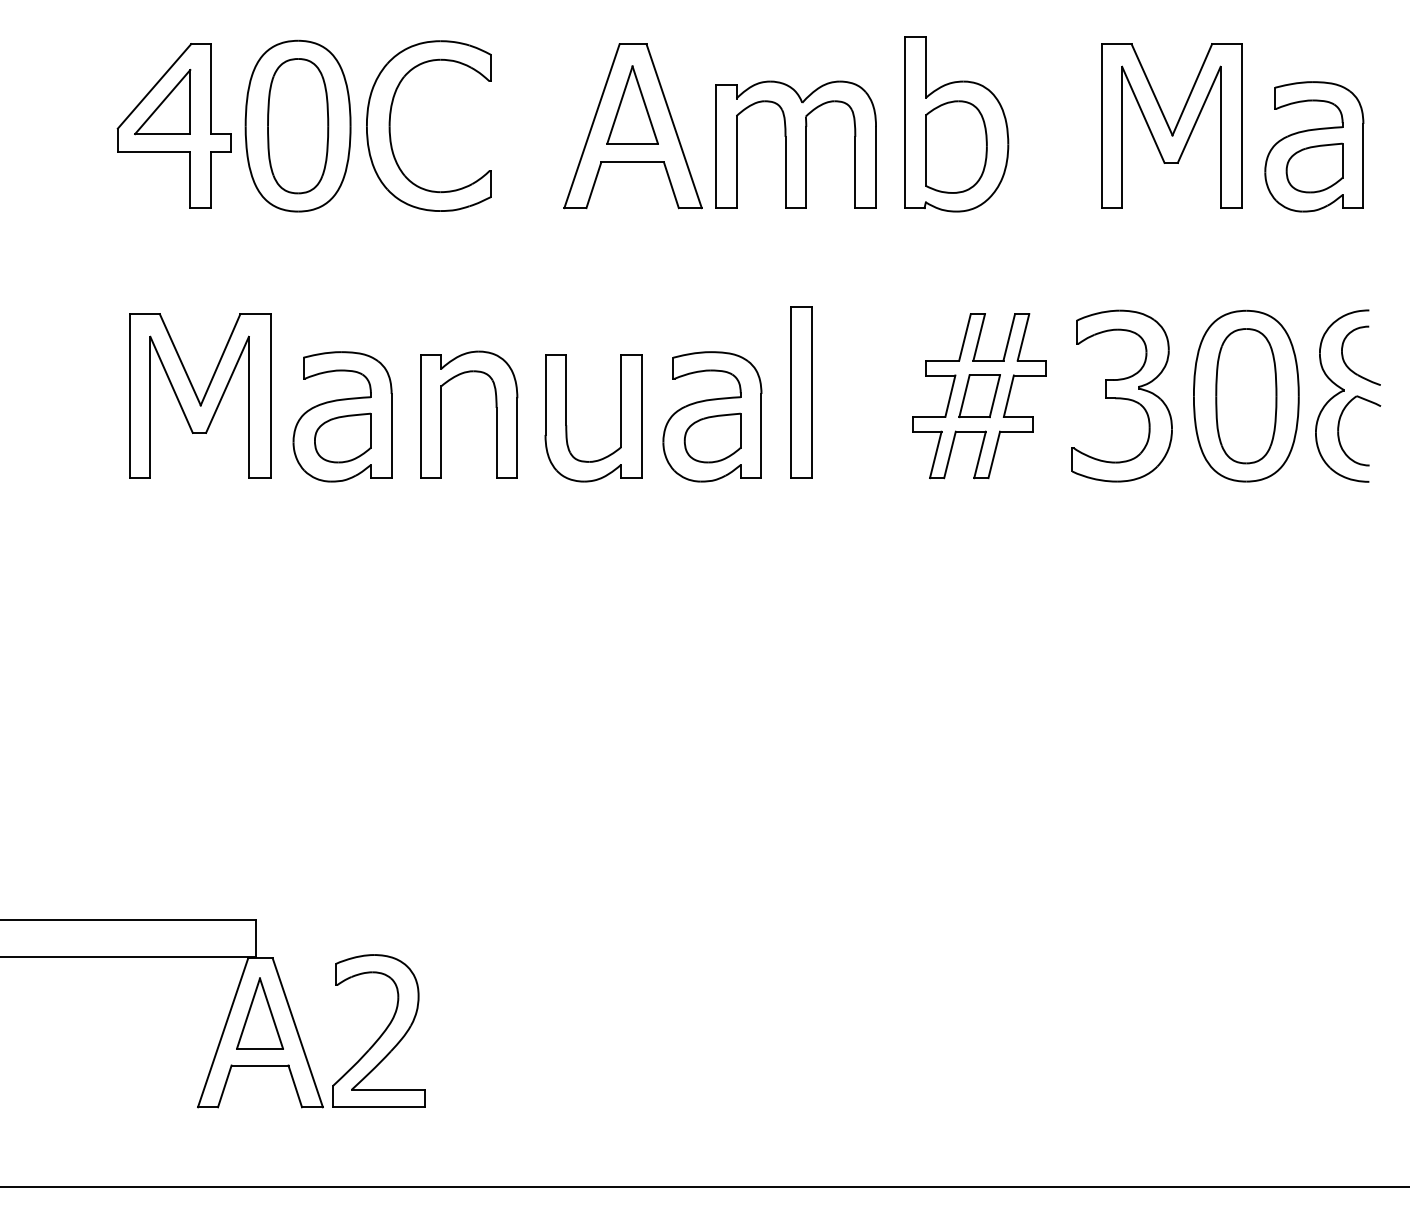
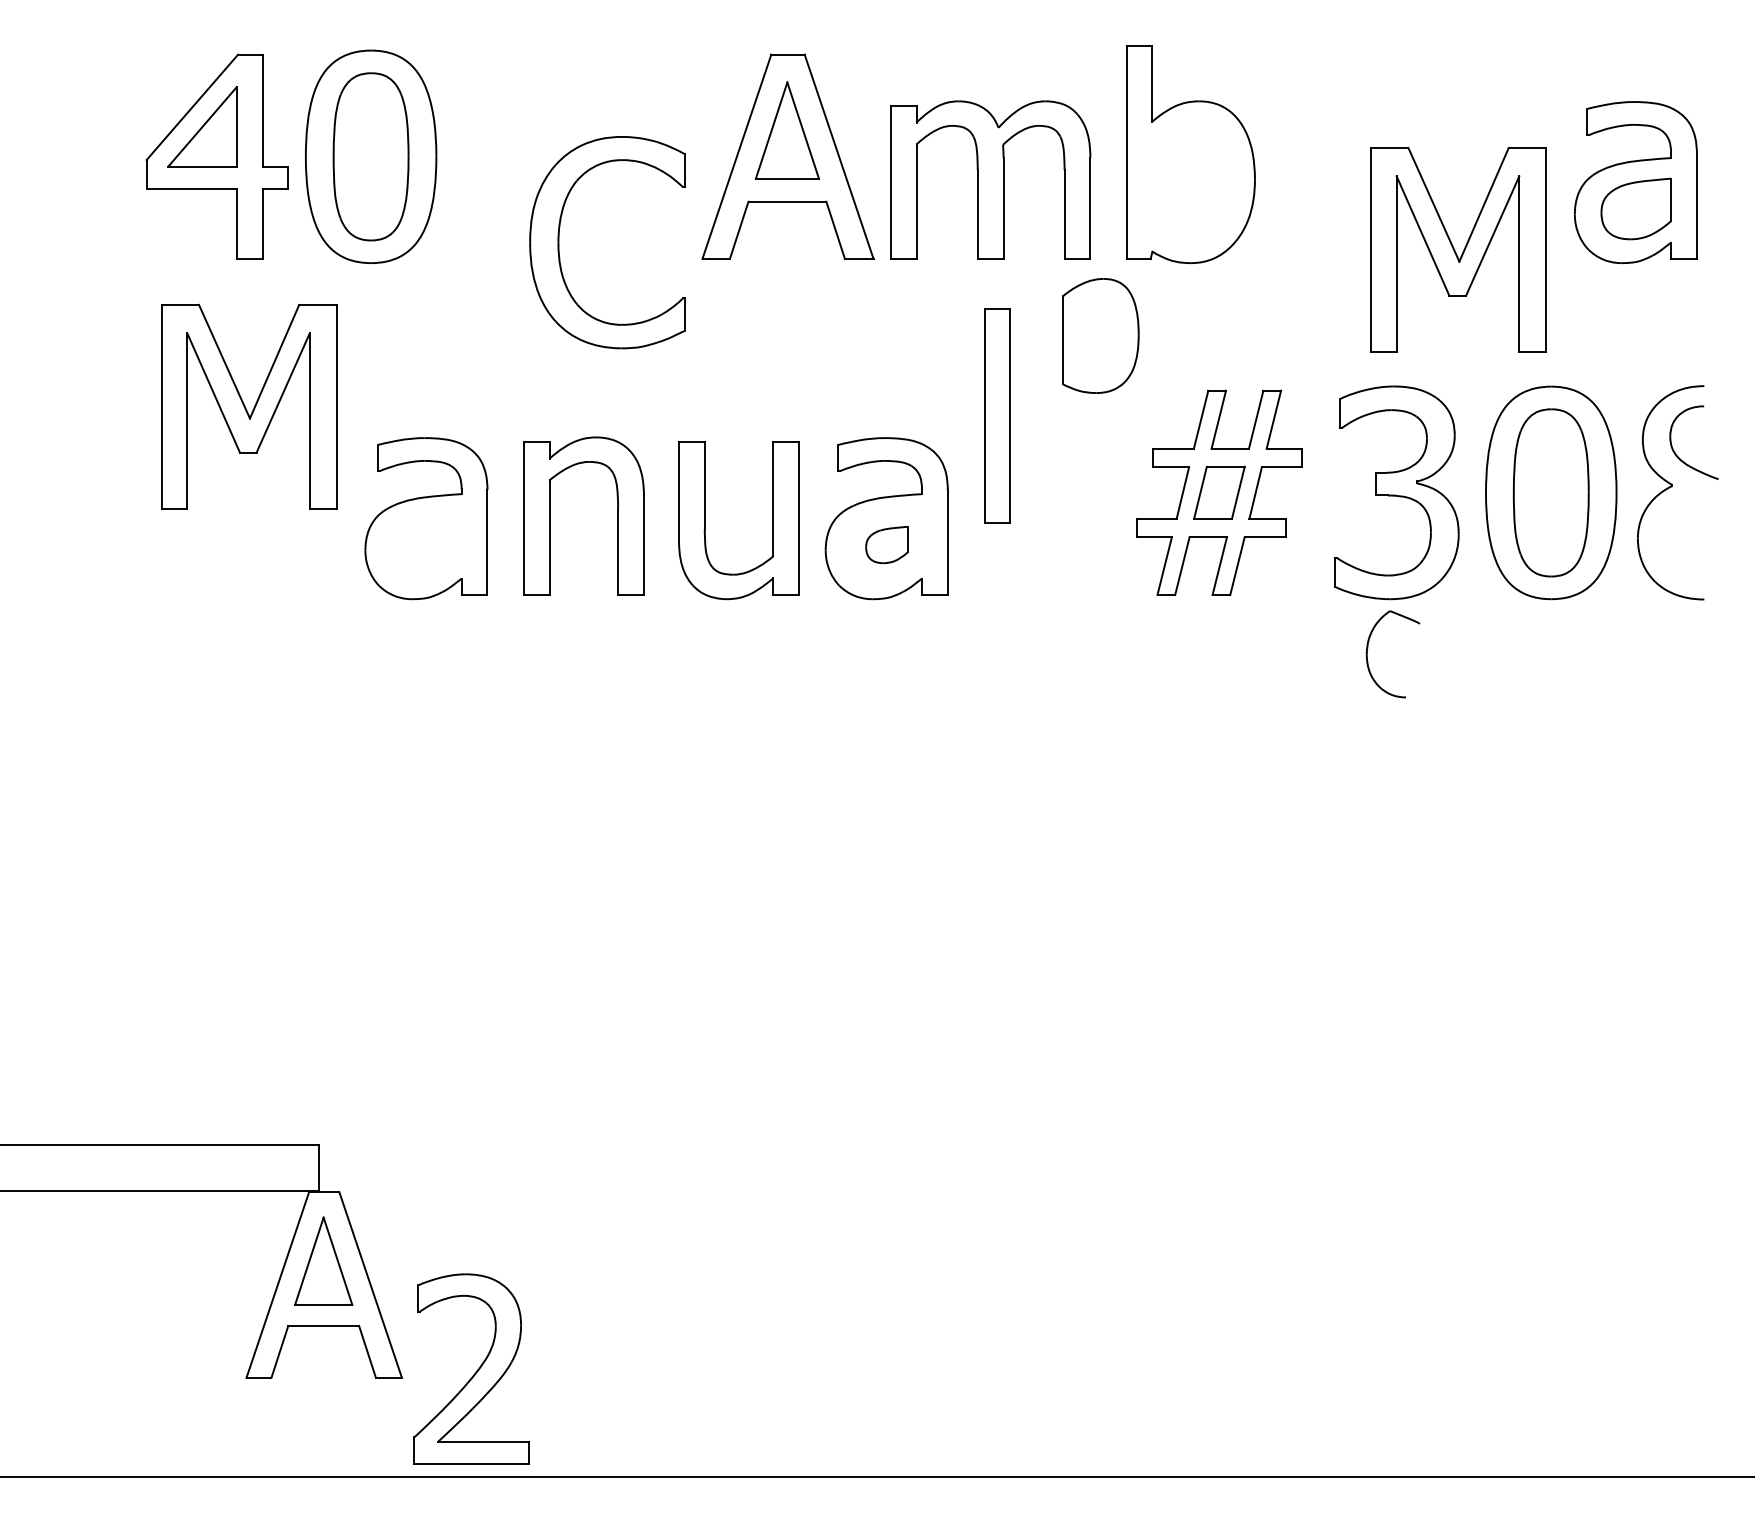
part: (390, 125) -> (559, 241), moved
part: (1171, 125) -> (1458, 249), moved
part: (956, 146) -> (1100, 335), moved
part: (801, 392) -> (997, 416), moved
part: (200, 395) -> (249, 406), moved
part: (1339, 430) -> (1368, 653), moved
part: (342, 437) -> (426, 544), removed
part: (712, 437) -> (886, 544), size x0.6
part: (378, 1030) -> (471, 1368), moved

